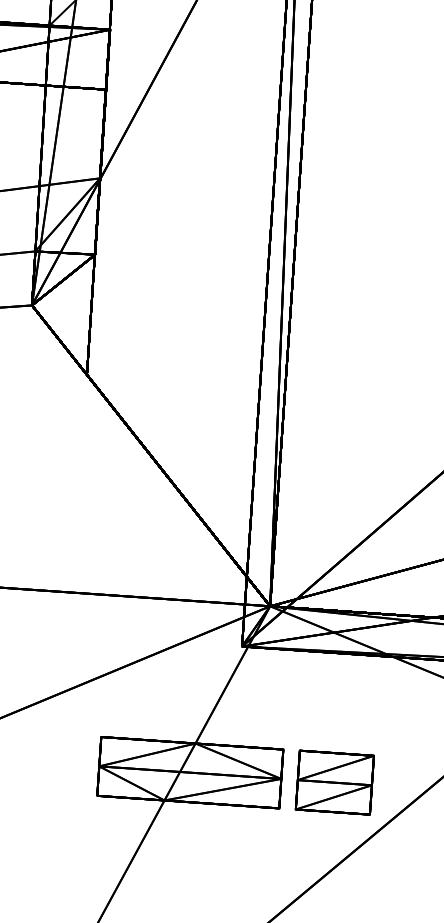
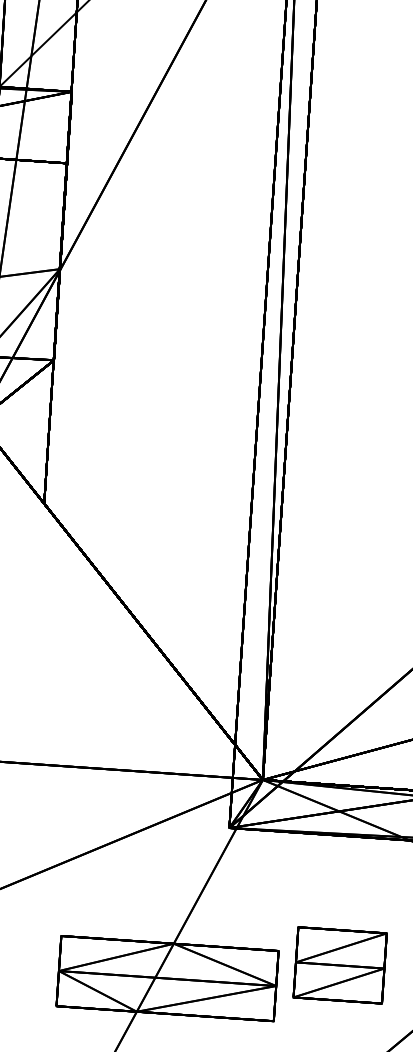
part: (334, 782) -> (339, 965), moved

